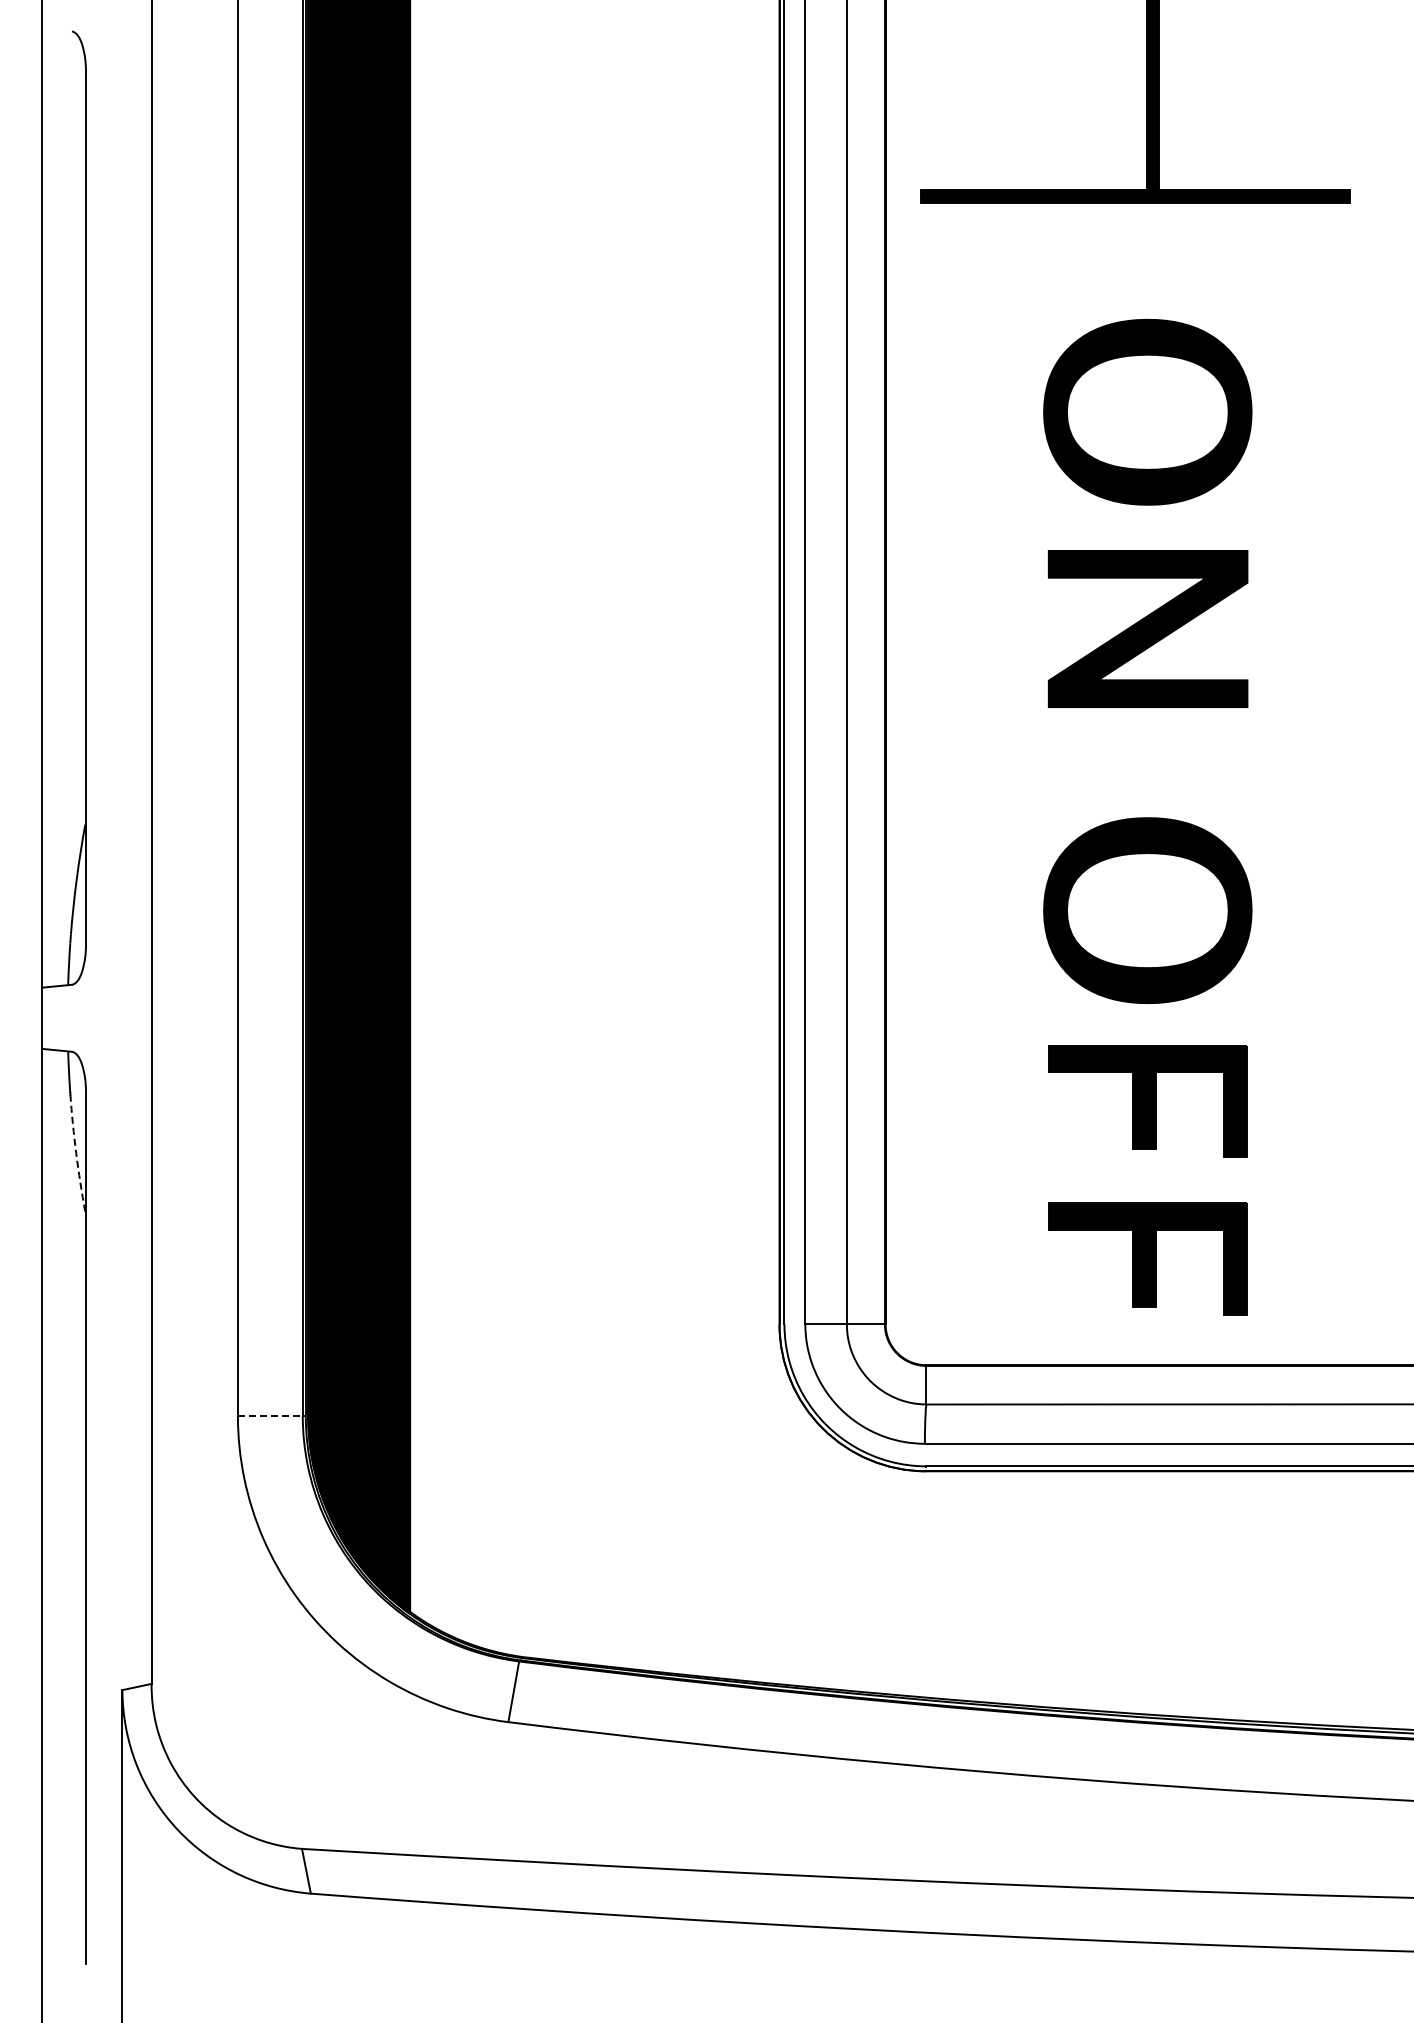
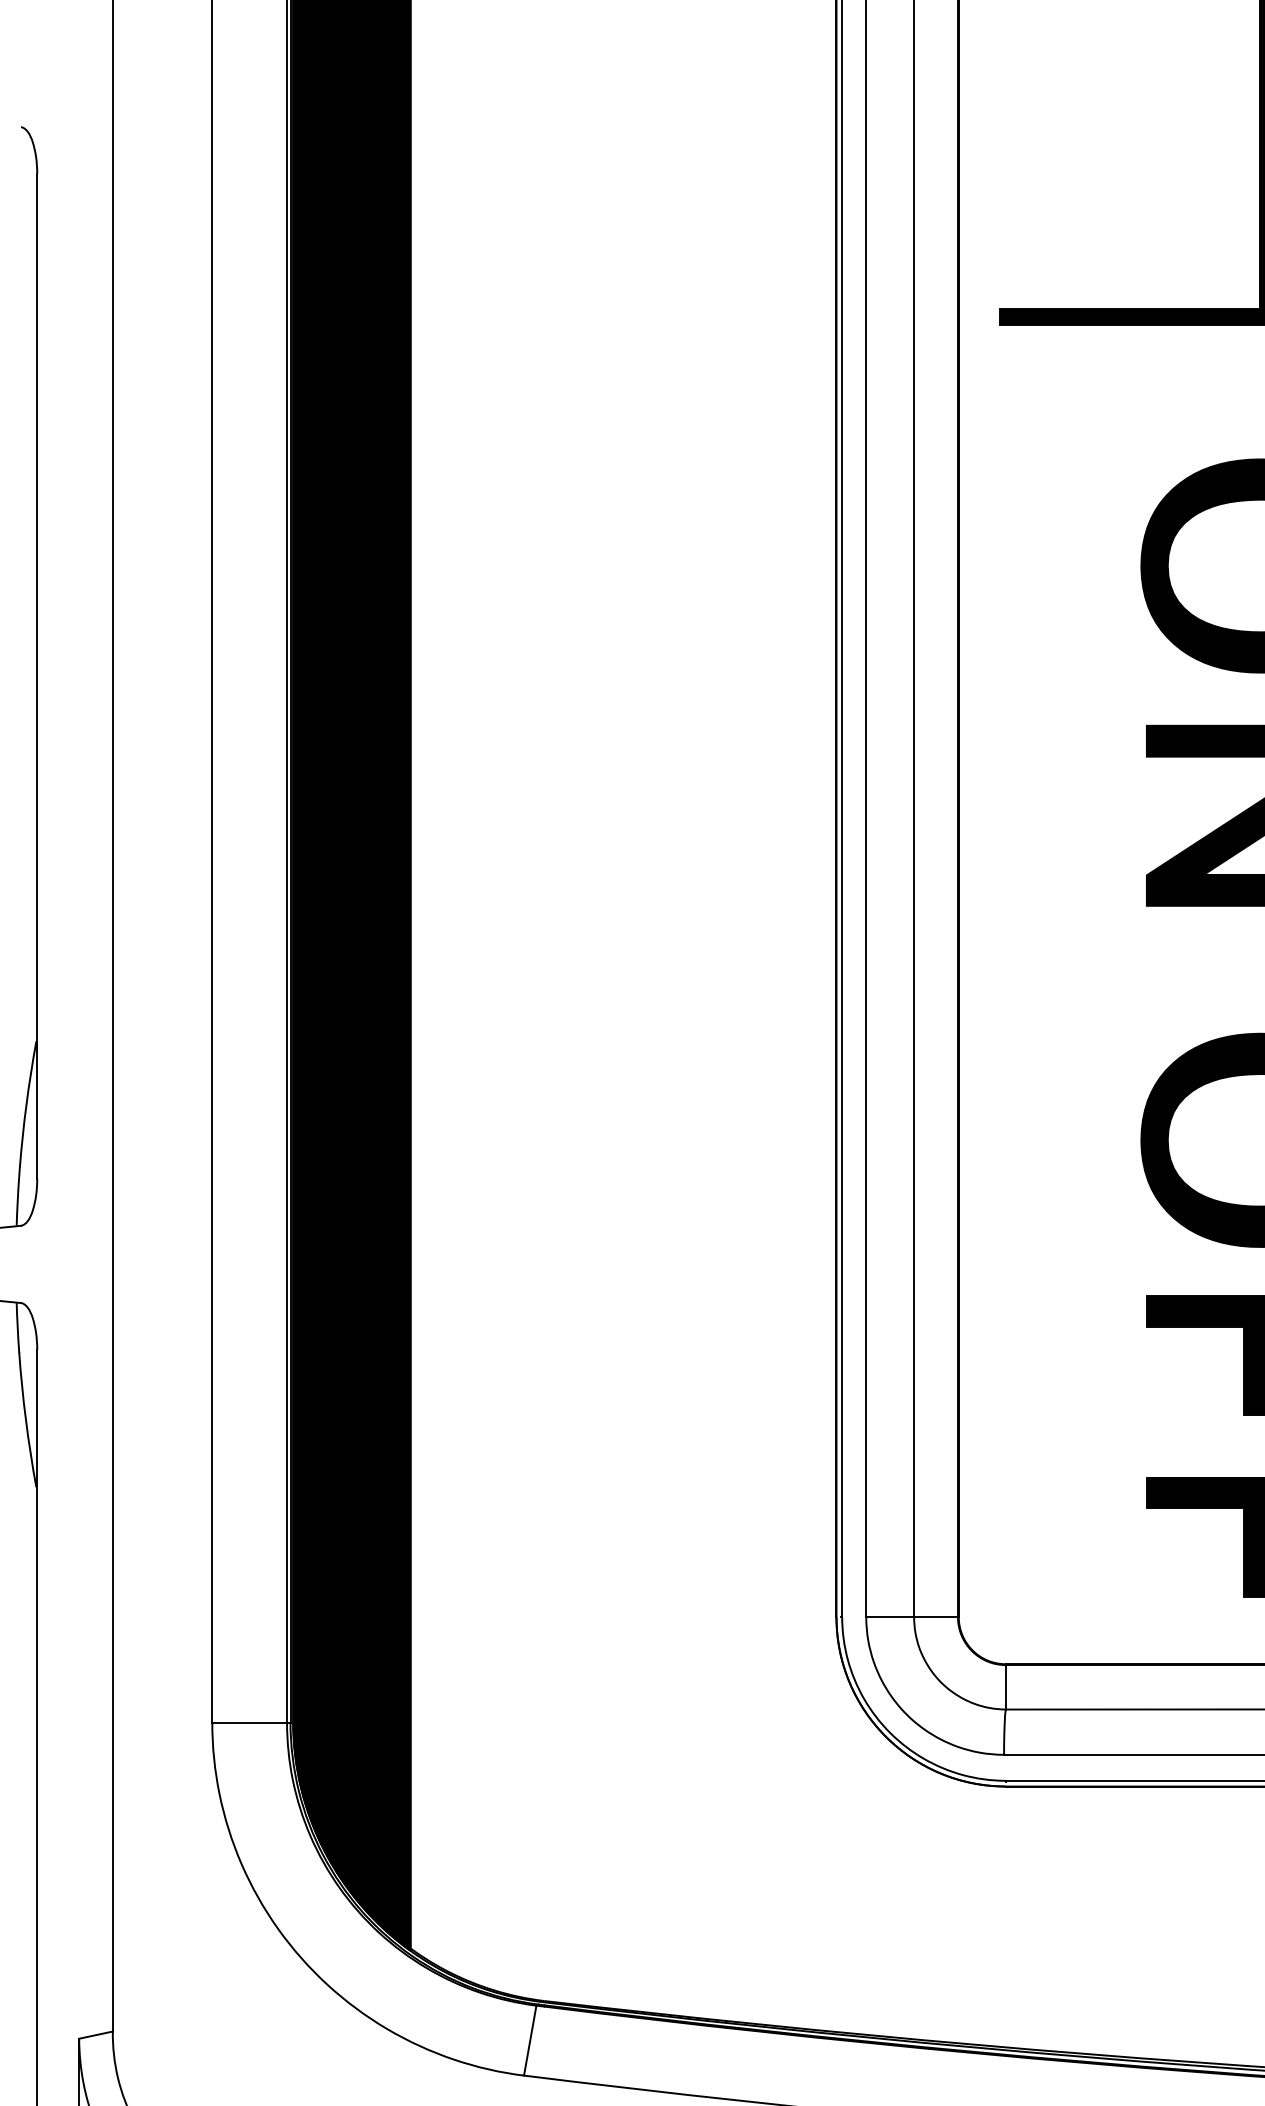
arc: (76, 1153) -> (26, 1420), dashed -> solid
line: (271, 1416) -> (250, 1723), dashed -> solid

